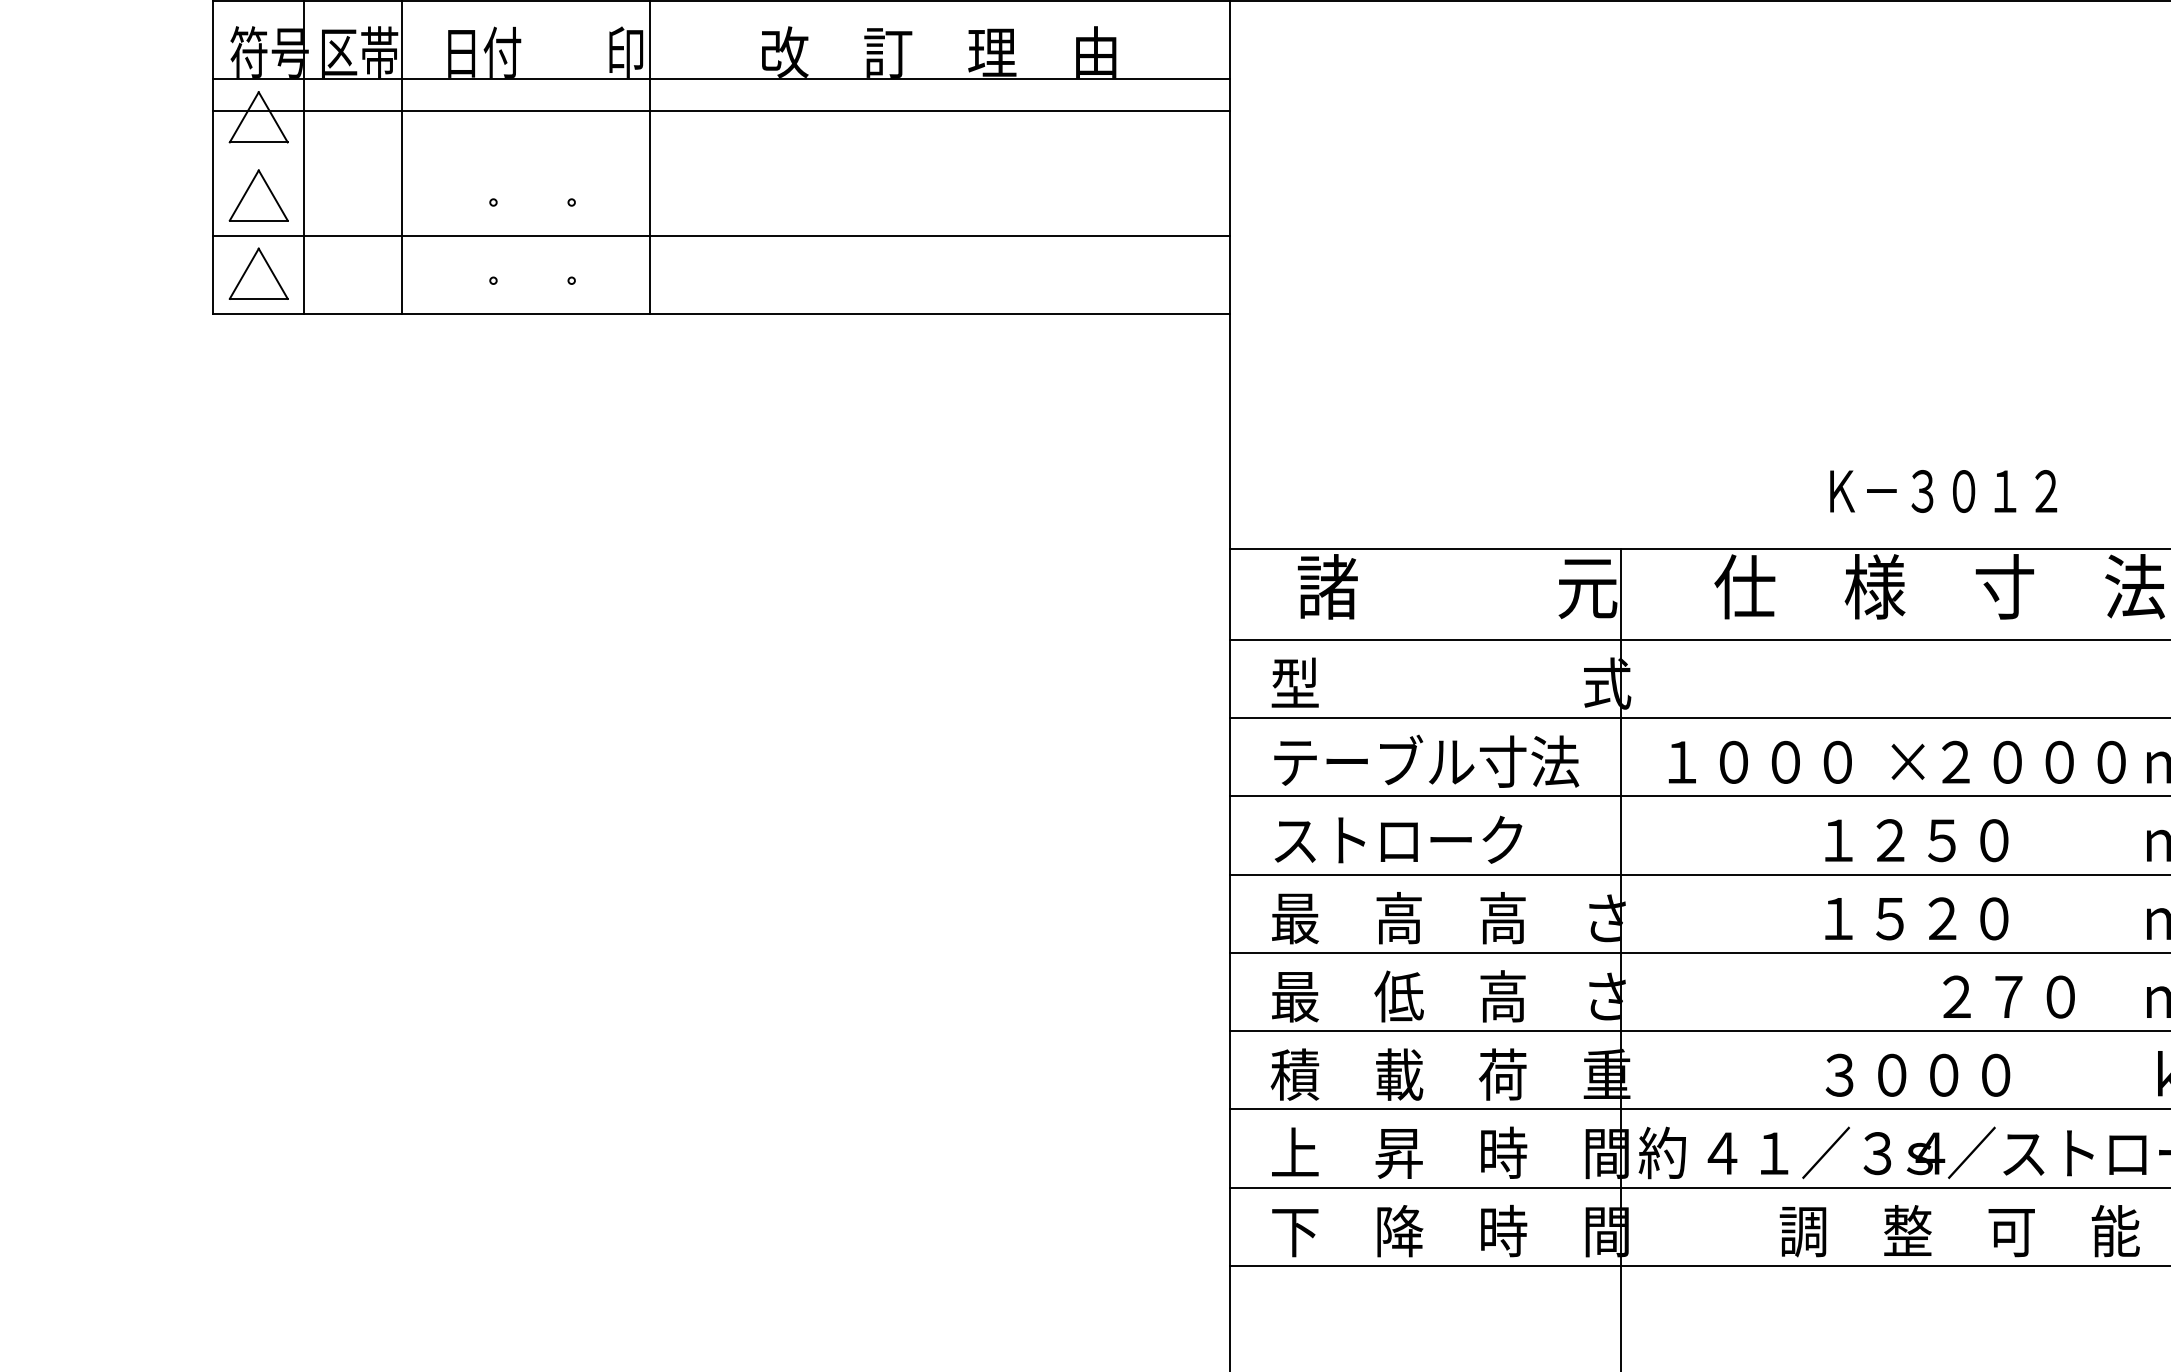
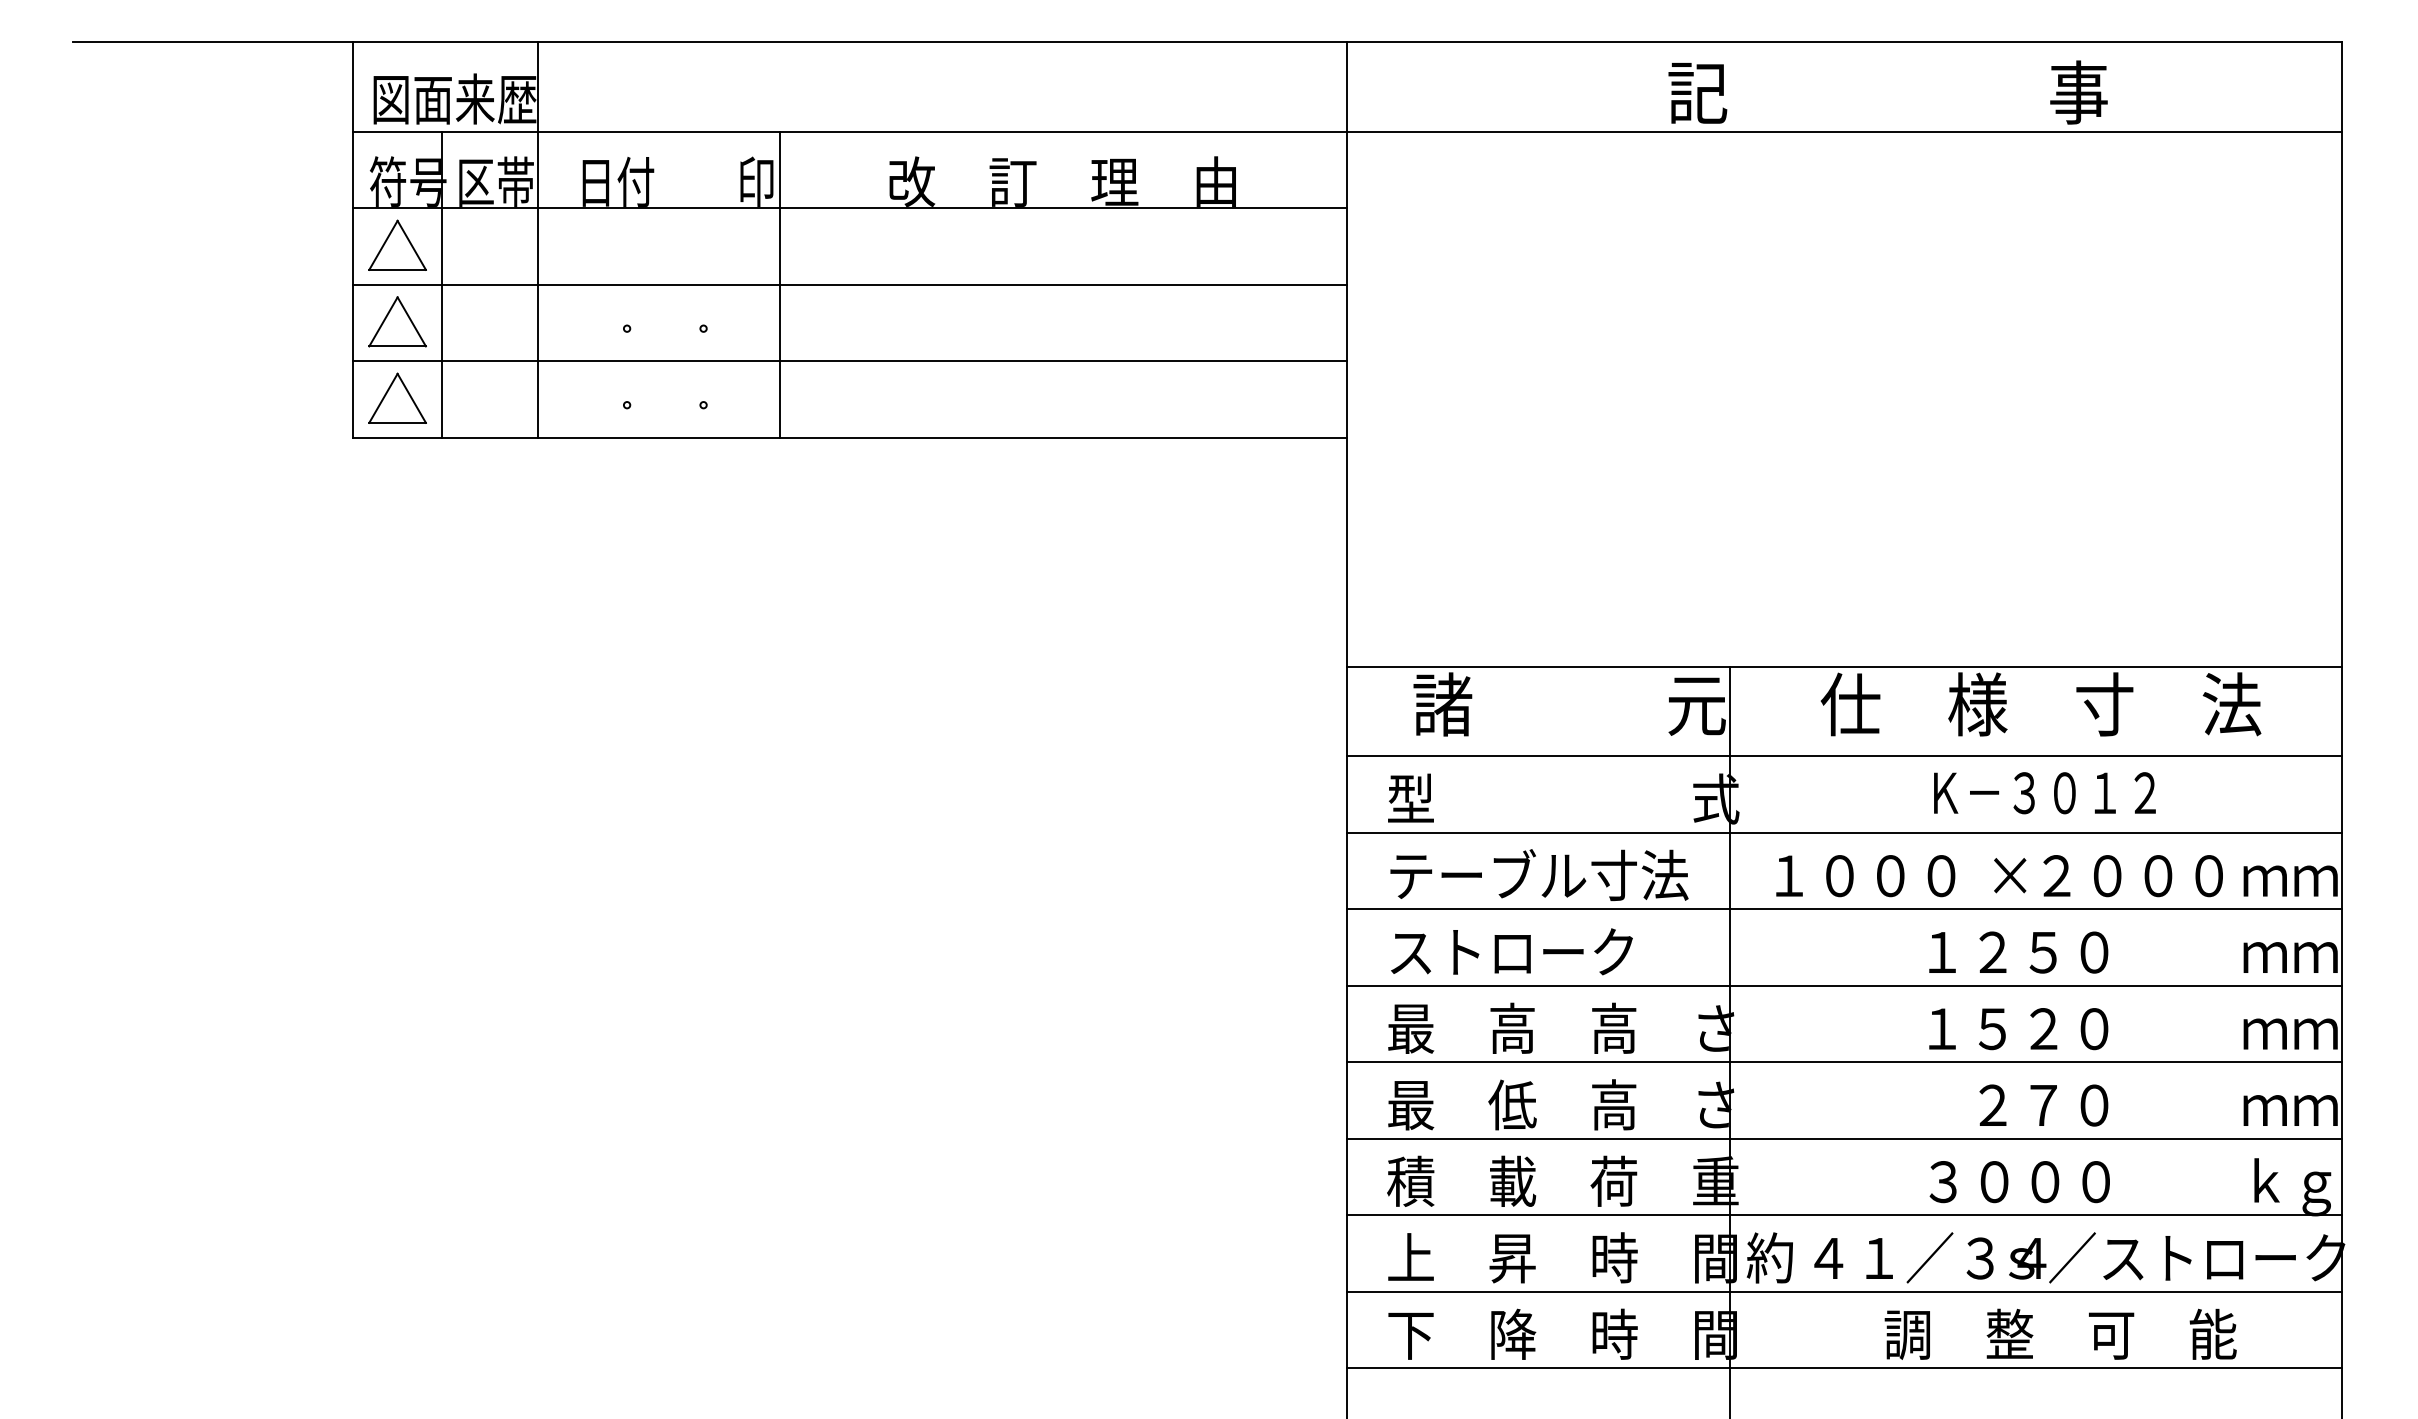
line: (721, 111) -> (850, 284), moved
text: (1943, 491) -> (2044, 793), moved
text: (2008, 997) -> (2043, 1105), moved

